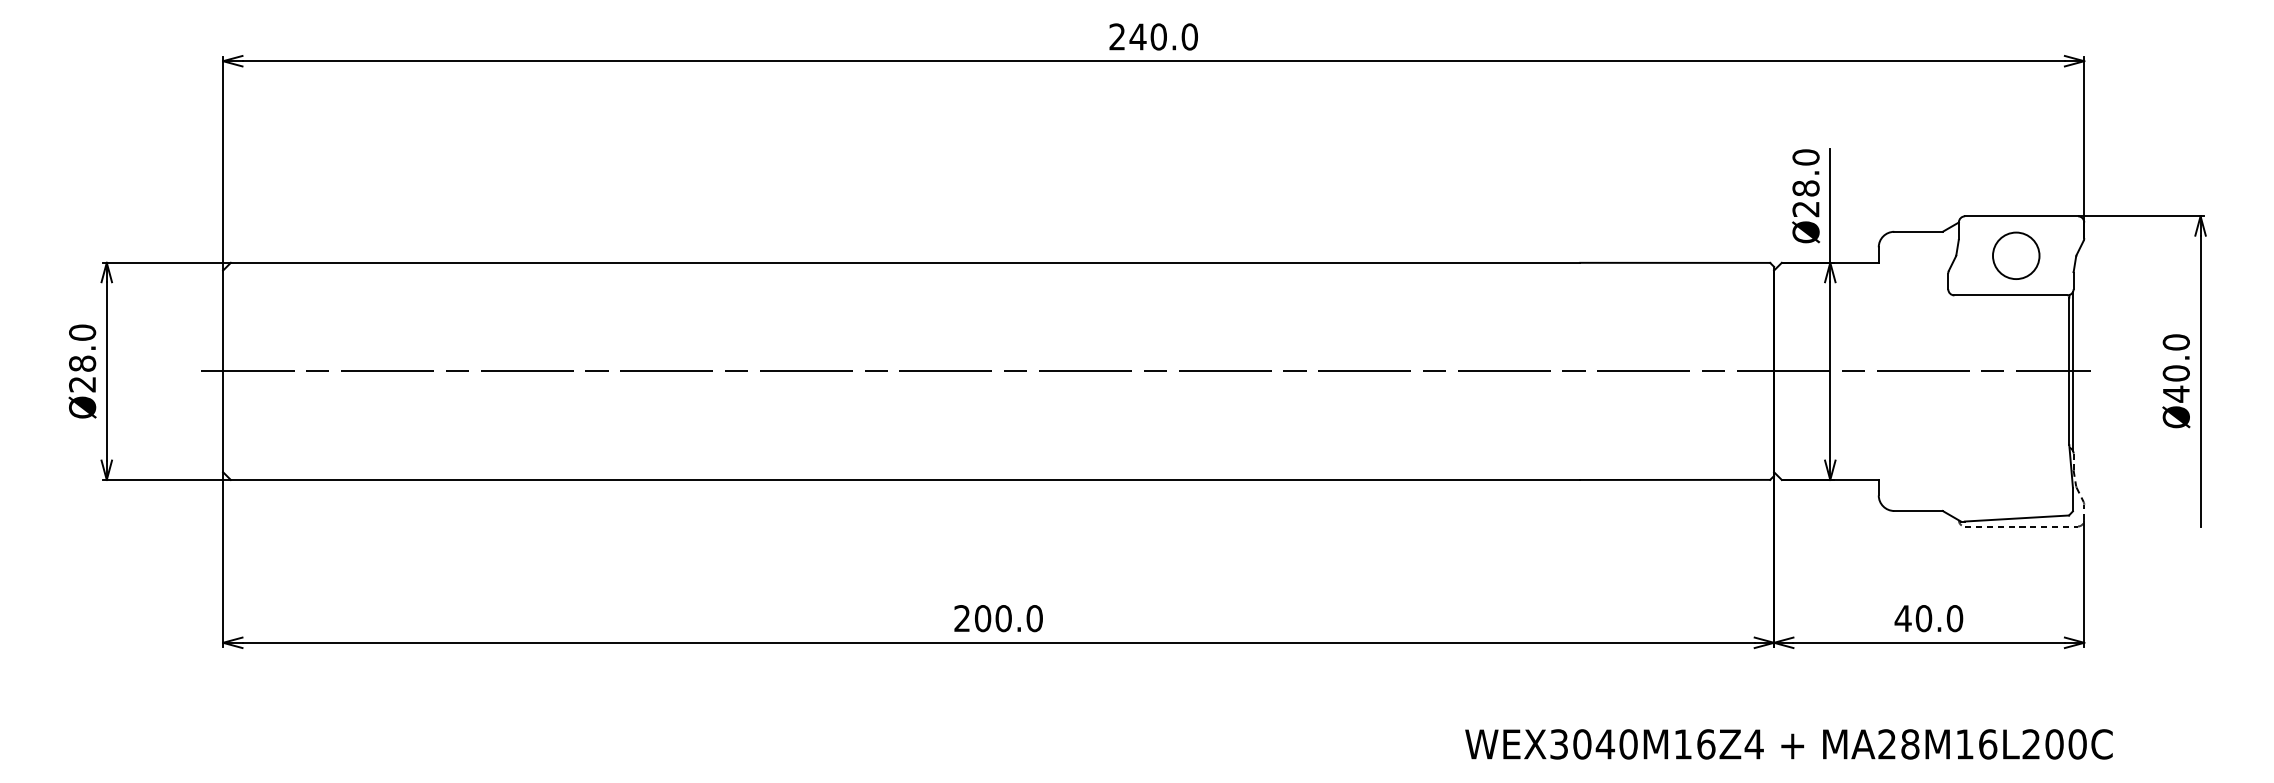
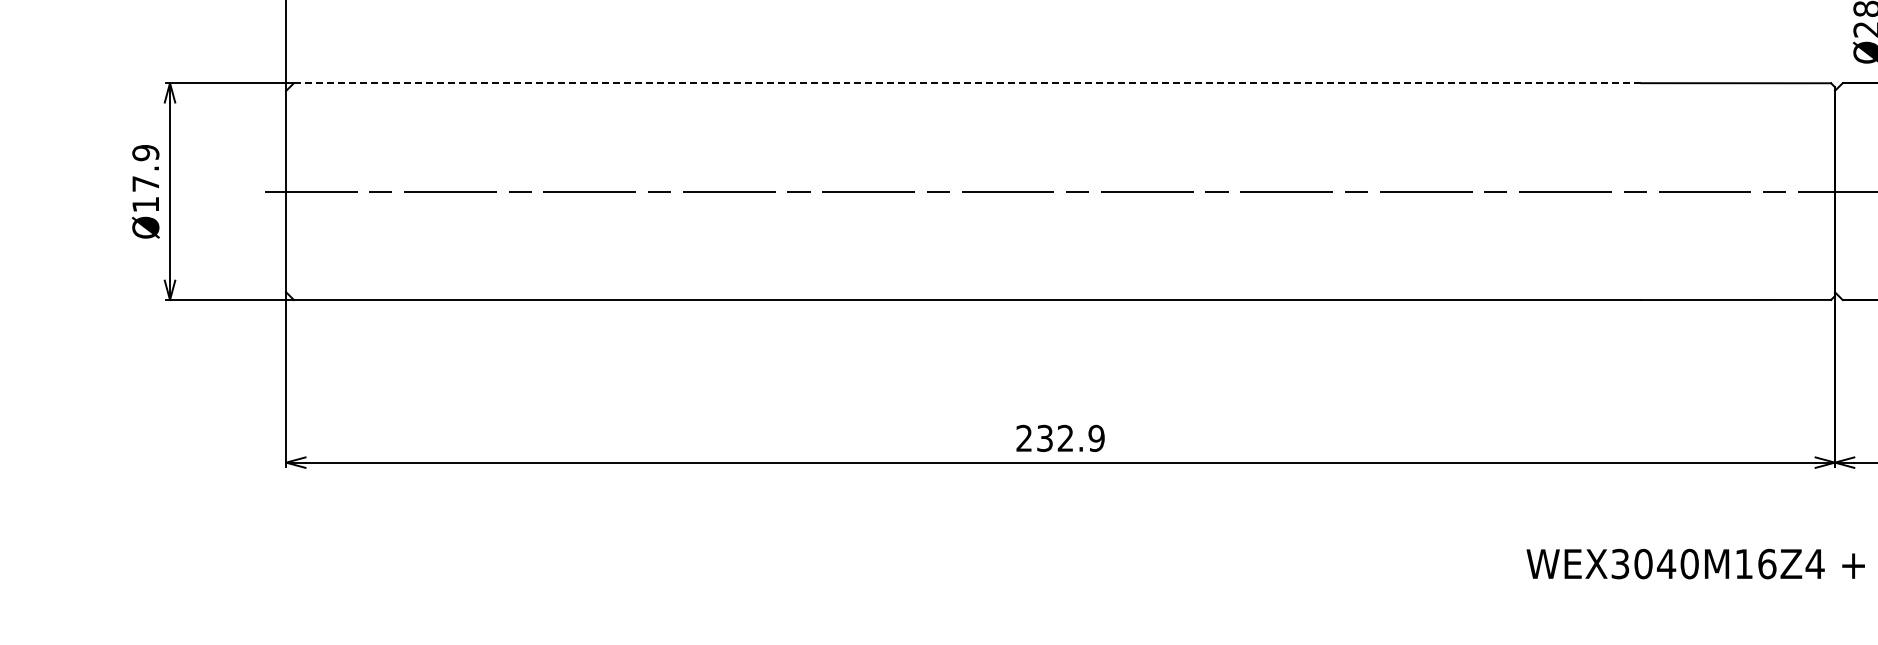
line: (905, 262) -> (967, 82), solid -> dashed
text: (82, 358) -> (145, 178), Ø28.0 -> Ø17.9
text: (1008, 618) -> (1070, 438), 200.0 -> 232.9

